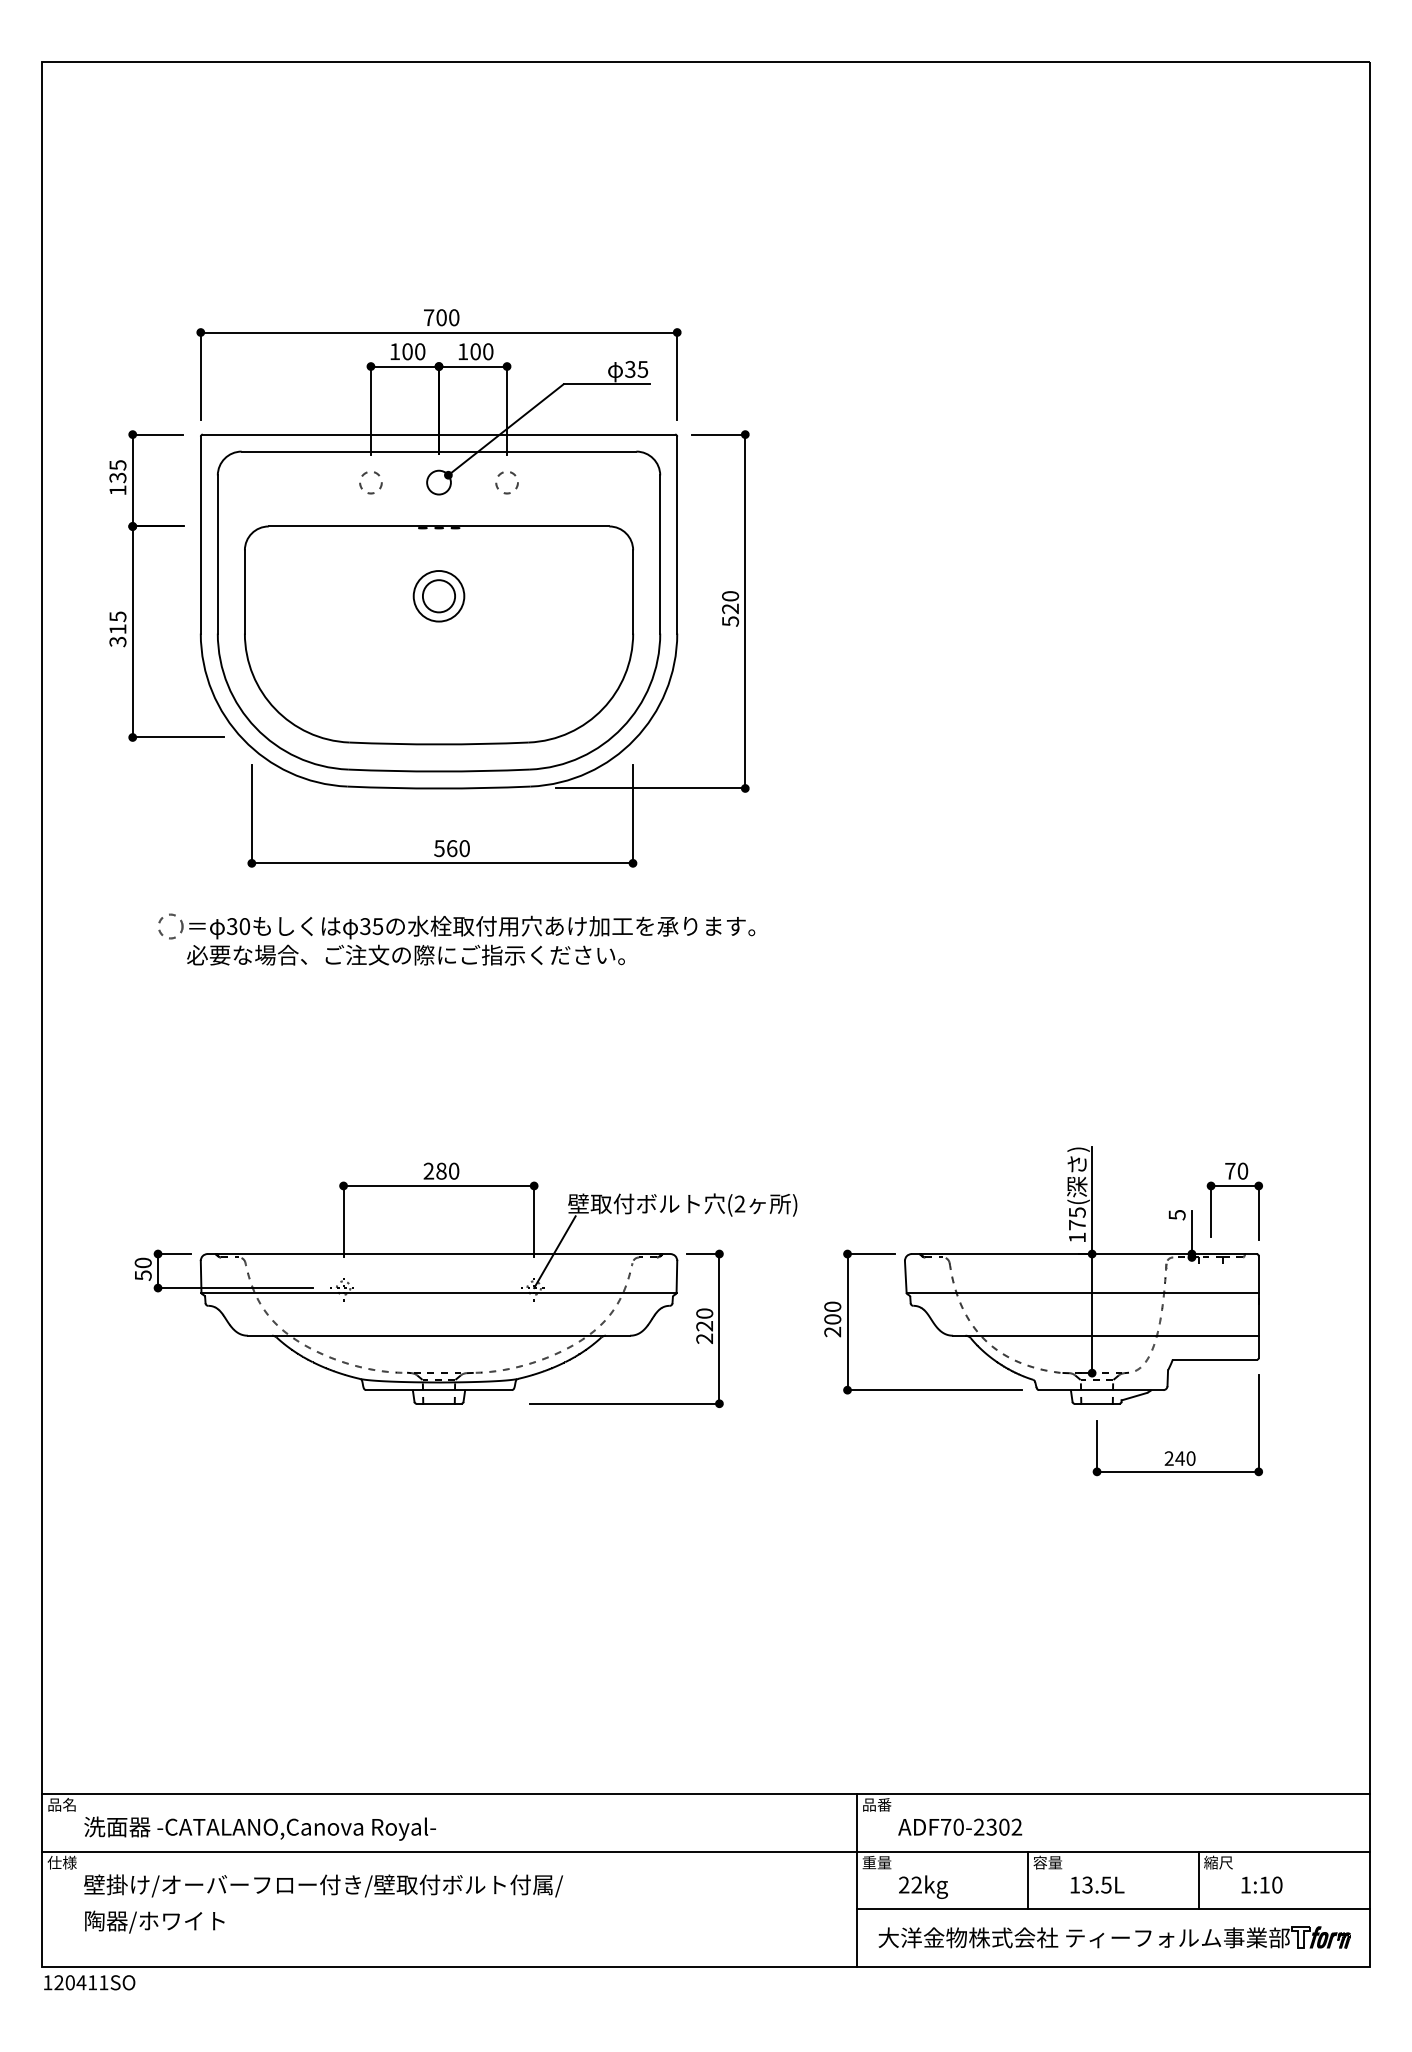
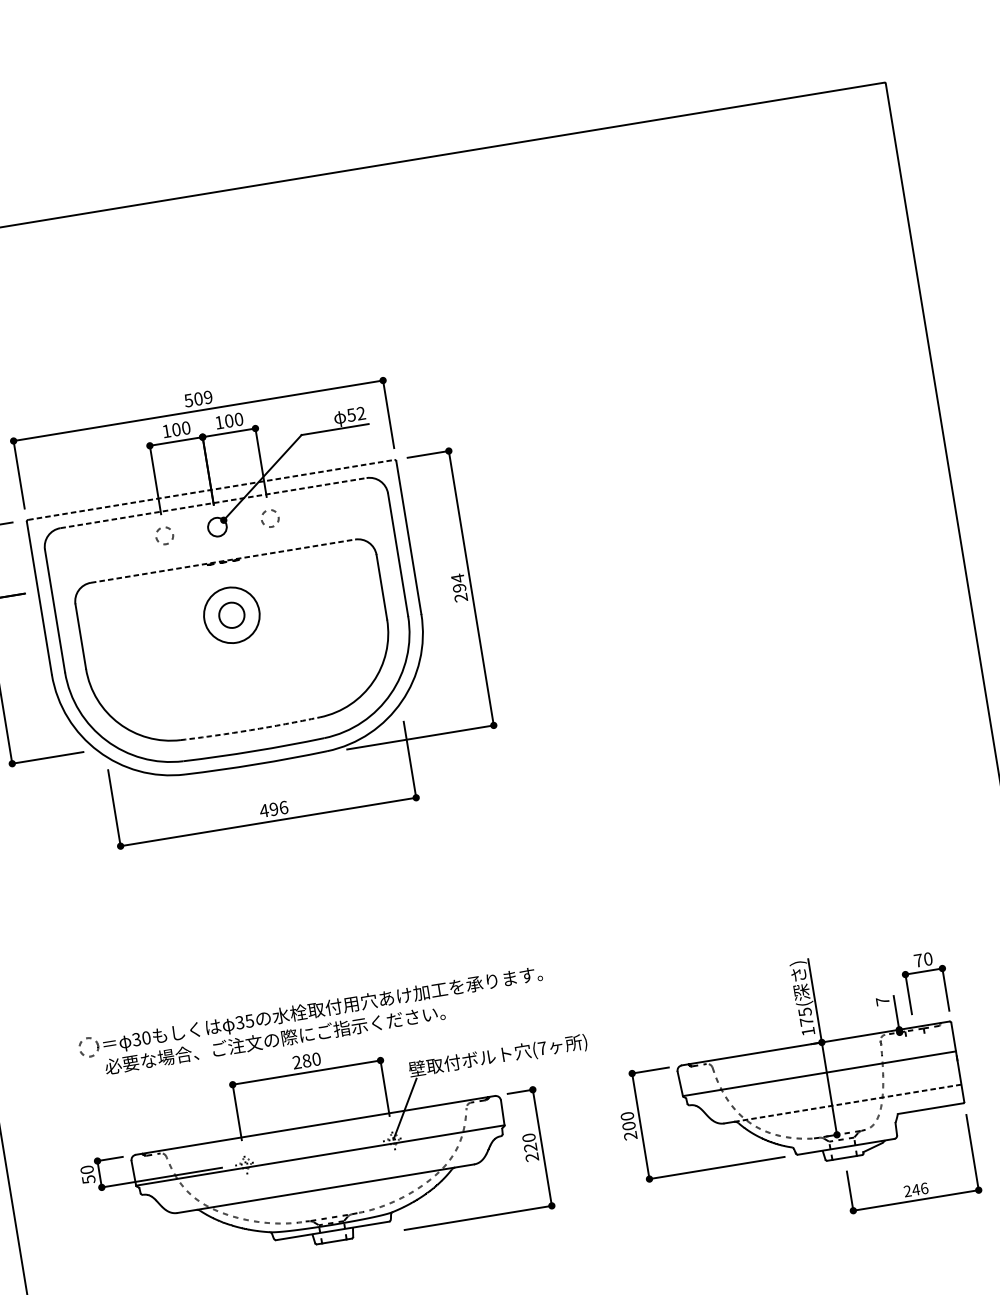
text: (441, 317) -> (198, 398), 700 -> 509
text: (636, 368) -> (356, 413), 35 -> 52
line: (439, 434) -> (211, 489), solid -> dashed
line: (439, 451) -> (213, 502), solid -> dashed
line: (439, 526) -> (223, 561), solid -> dashed
circle: (438, 596) -> (231, 615), size x1.4
text: (730, 608) -> (459, 587), 520 -> 294
arc: (439, 744) -> (251, 730), solid -> dashed
text: (451, 848) -> (273, 809), 560 -> 496
part: (456, 939) -> (312, 1021), moved
text: (739, 1203) -> (541, 1048), (2 -> (7
text: (1176, 1214) -> (882, 1001), 5 -> 7
line: (1112, 1335) -> (848, 1103), solid -> dashed
text: (1190, 1458) -> (924, 1188), 240 -> 246

